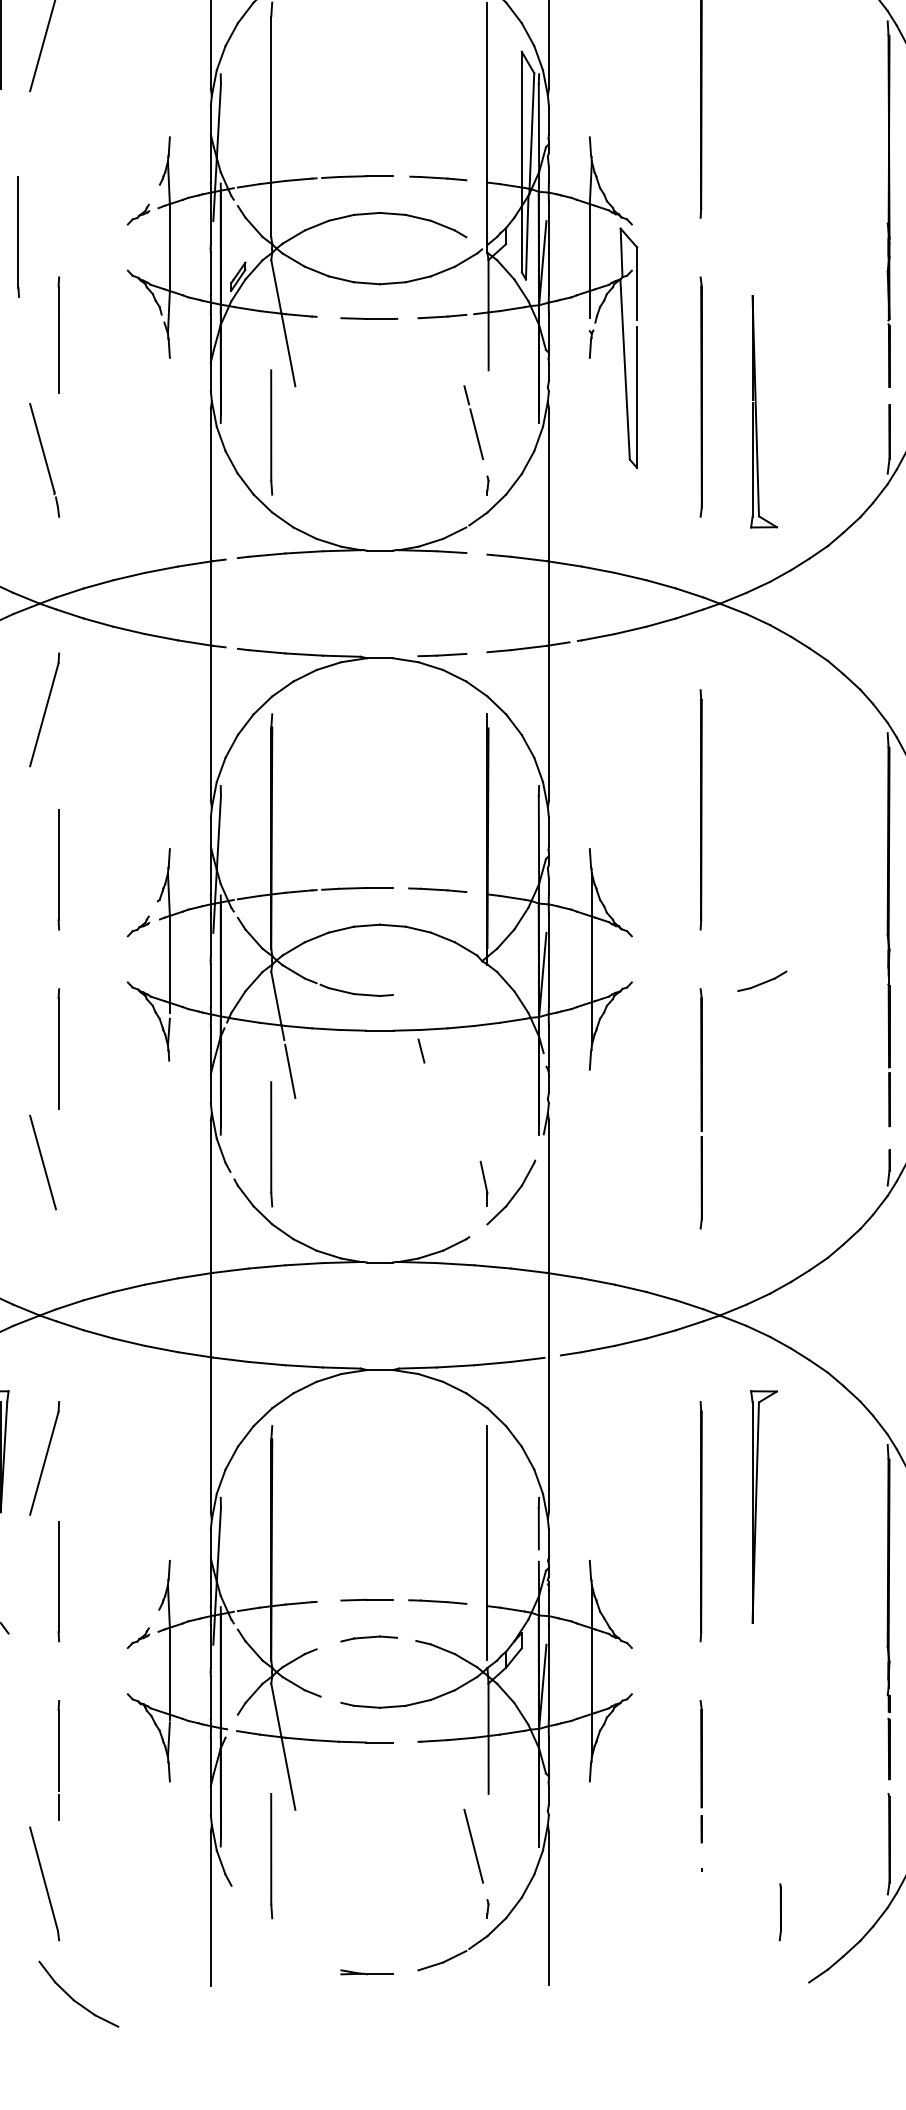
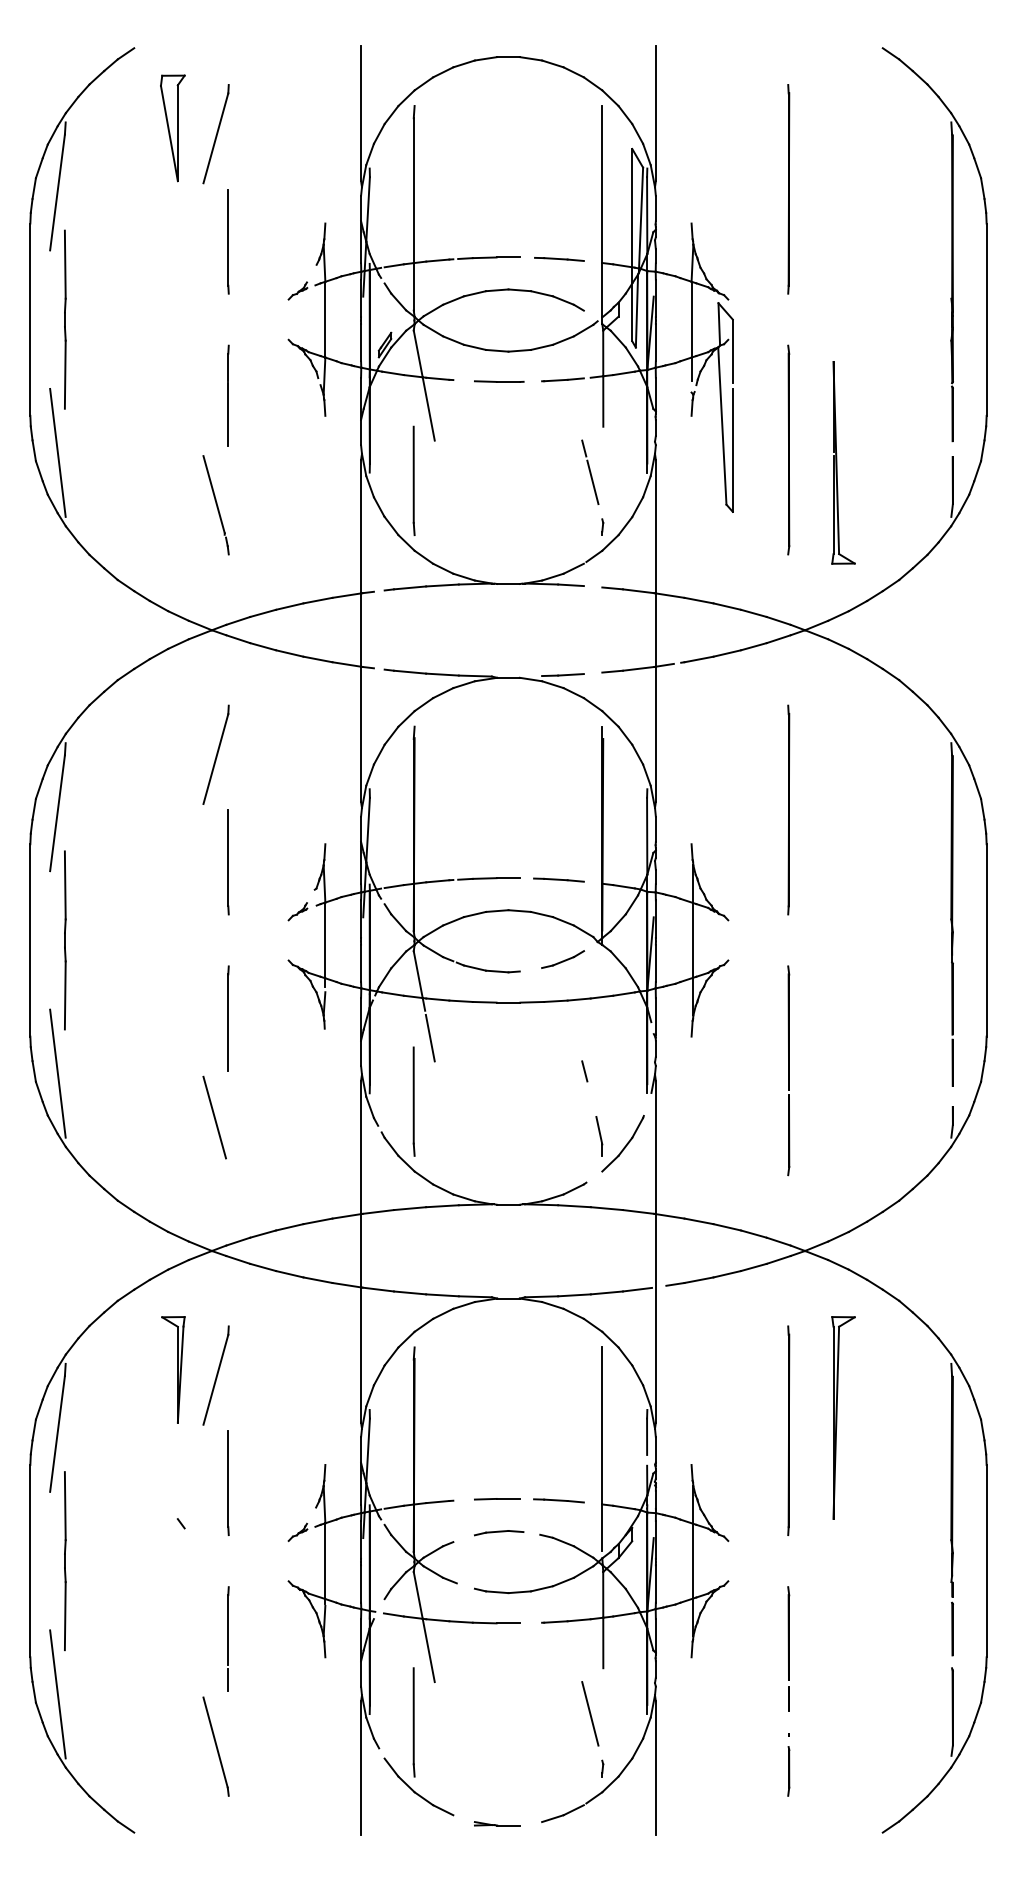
line: (18, 237) -> (228, 241), moved
part: (43, 709) -> (215, 754), moved
part: (761, 981) -> (562, 959), moved
line: (421, 1051) -> (584, 1071), moved
line: (780, 1912) -> (788, 1771), moved
part: (78, 1993) -> (418, 1786), moved

